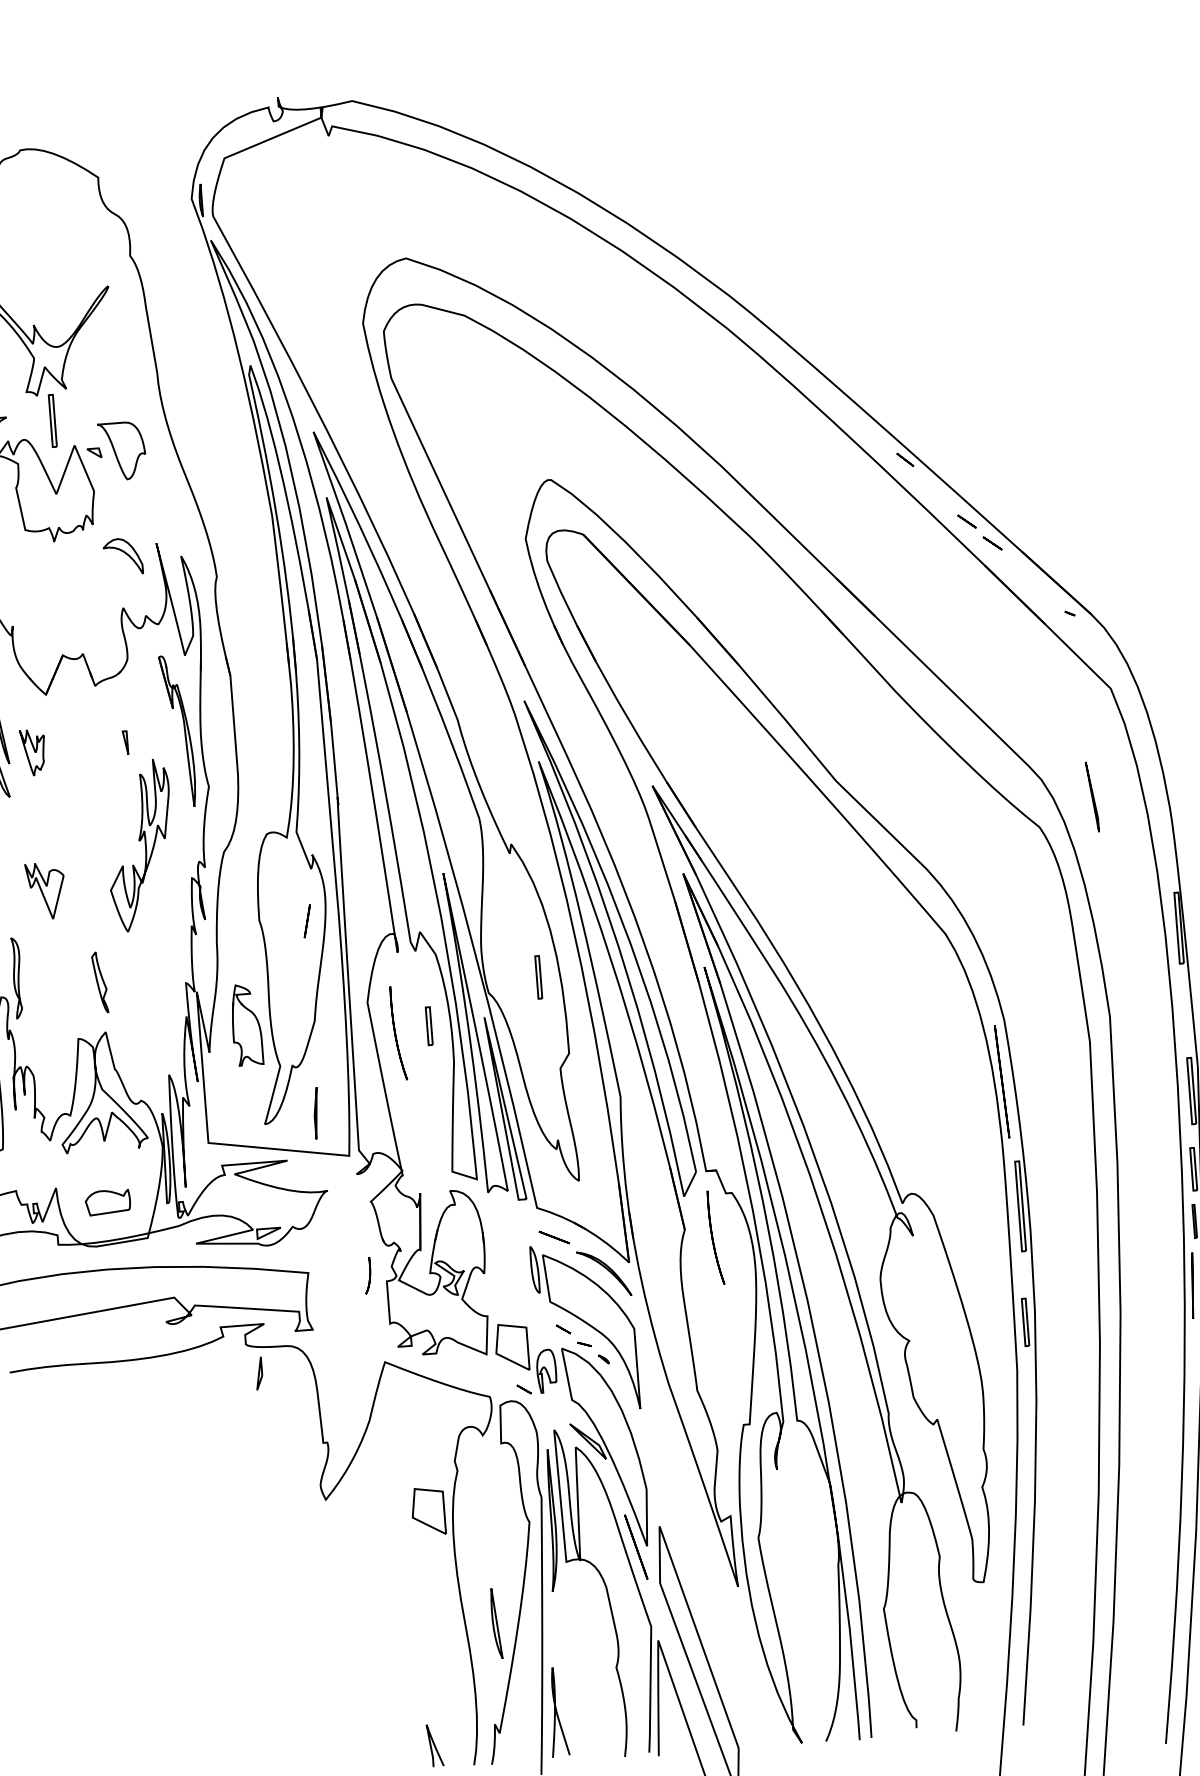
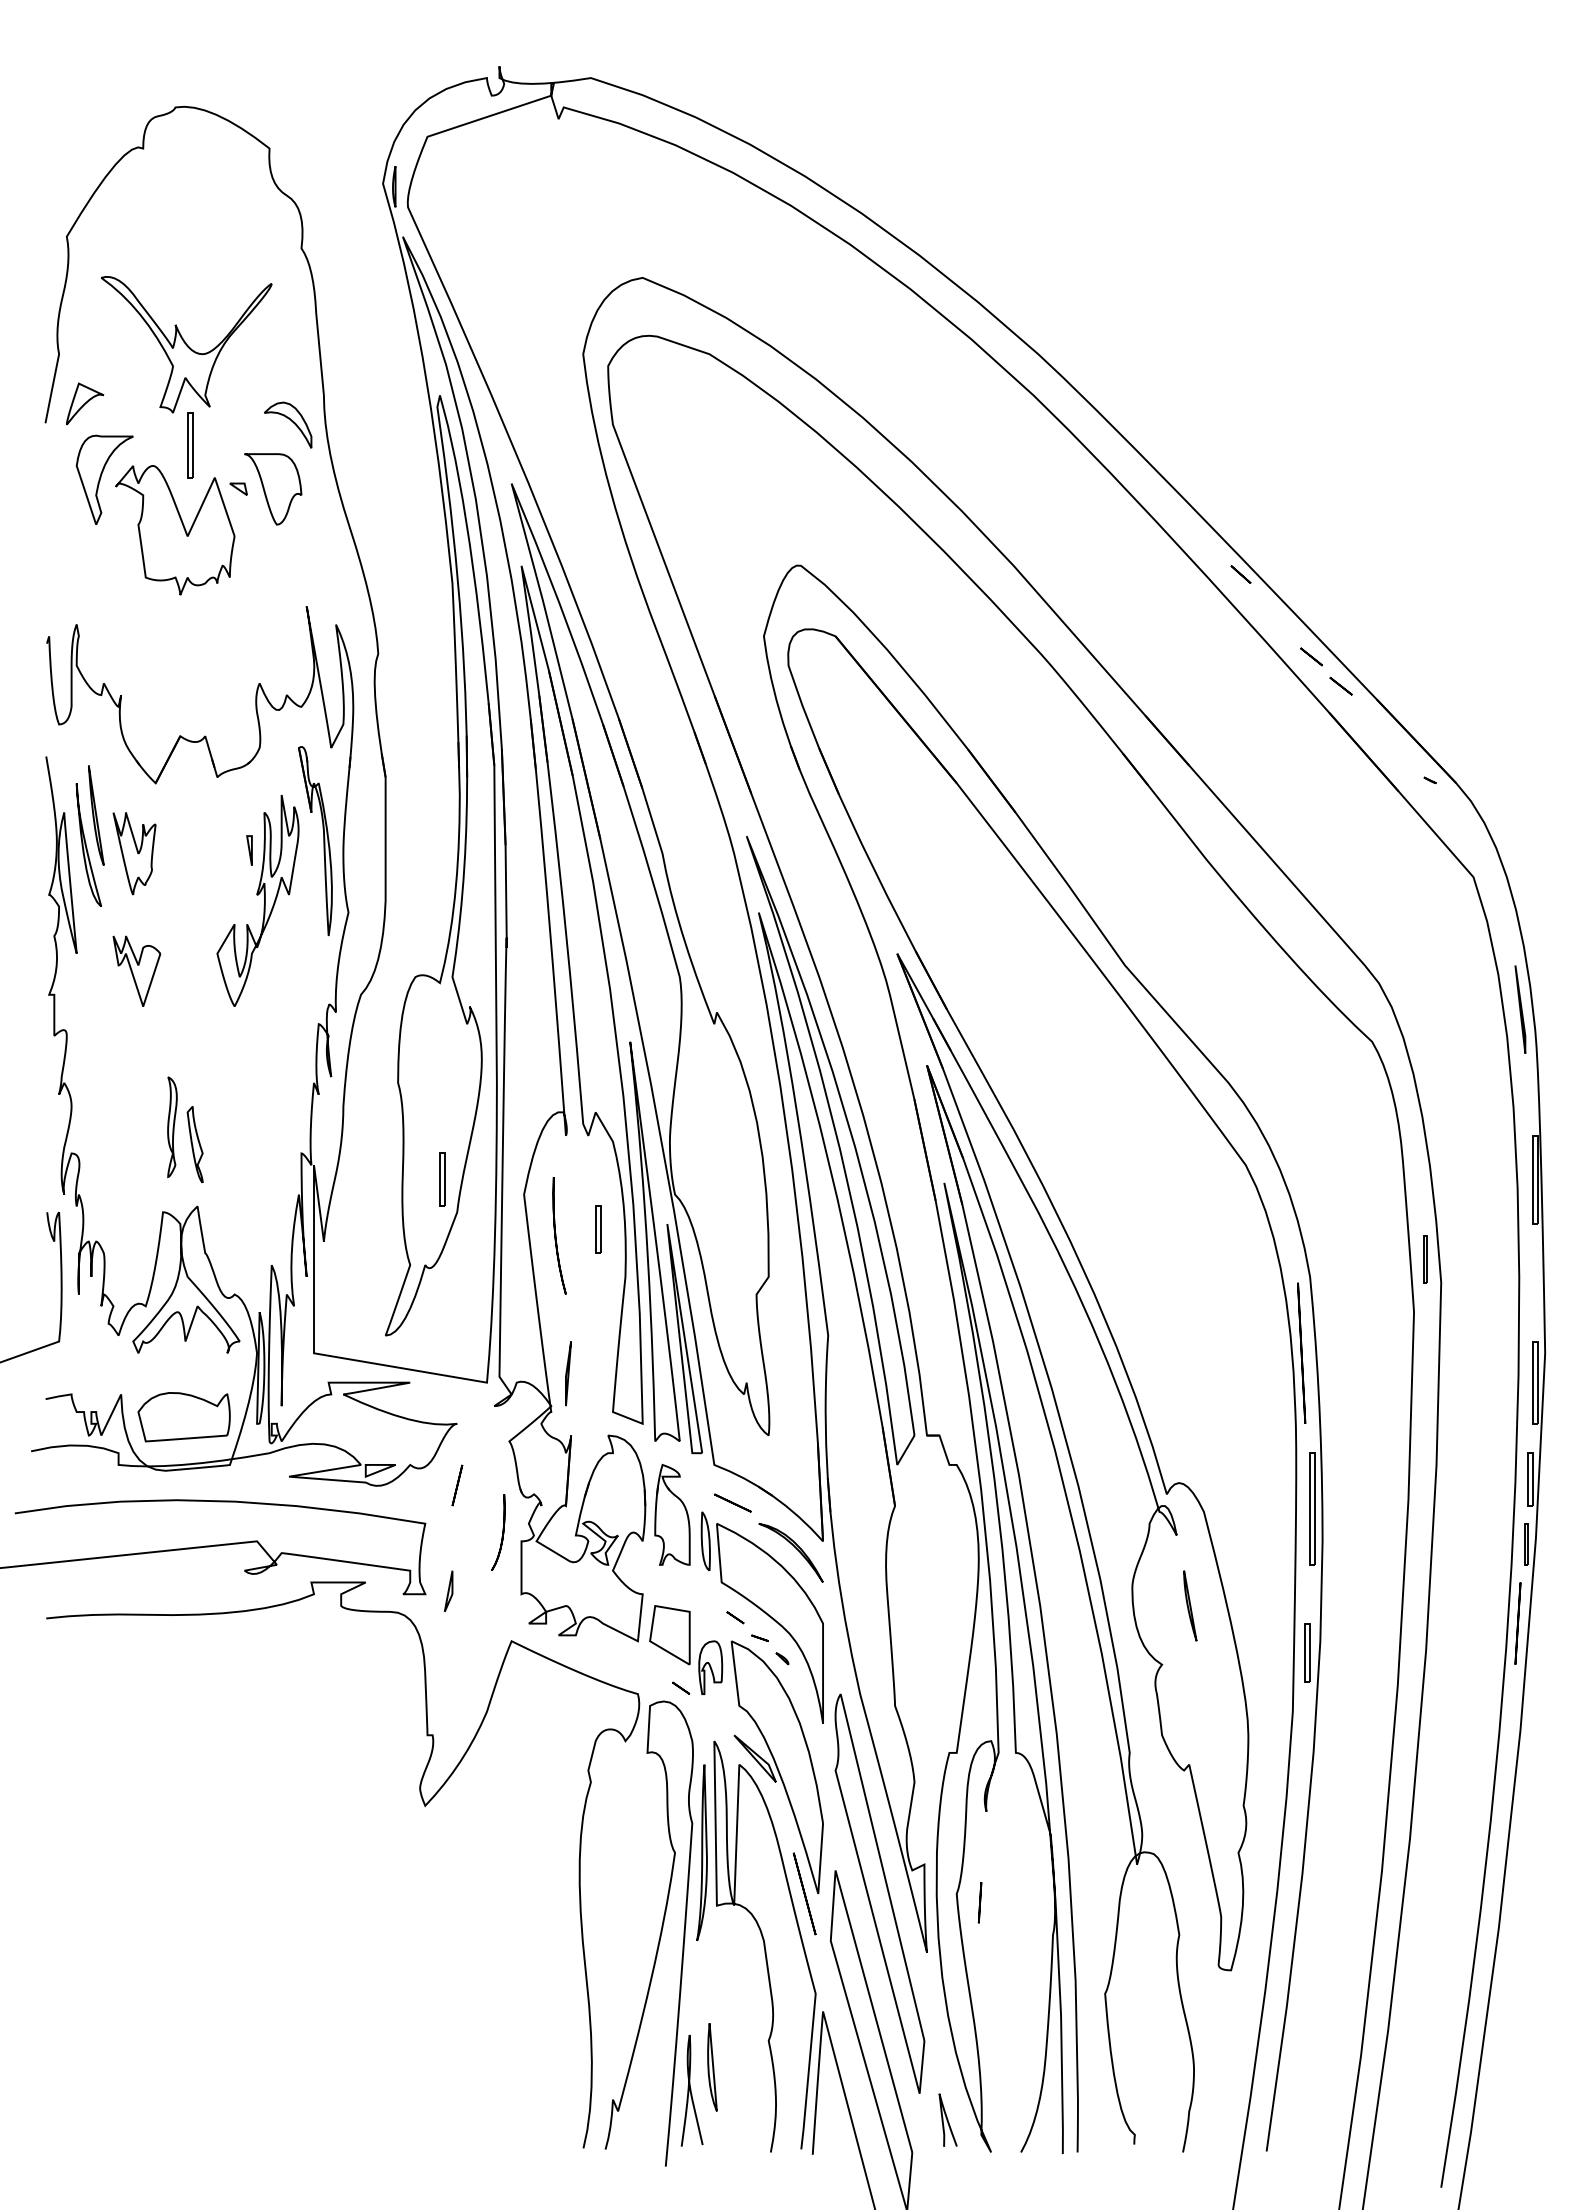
part: (123, 556) -> (288, 424), moved
part: (33, 752) -> (134, 853), size x1.43
part: (1092, 797) -> (1520, 1009), moved
part: (139, 845) -> (257, 900), moved
part: (45, 890) -> (136, 970), moved
line: (307, 921) -> (457, 1485), moved
part: (538, 977) -> (442, 1179), moved
part: (17, 978) -> (172, 1127), moved
line: (1095, 998) -> (1424, 1259), added
part: (246, 1024) -> (672, 1514), moved
part: (316, 1113) -> (568, 1373), moved
part: (107, 1202) -> (183, 1417), size x1.67
part: (715, 1237) -> (932, 1518), removed
part: (367, 1275) -> (498, 1532), size x1.67
part: (928, 1291) -> (1190, 1605), added
part: (258, 1372) -> (448, 1590), moved
part: (428, 1511) -> (550, 1830), removed
part: (696, 1542) -> (879, 1893), added
line: (777, 1543) -> (979, 1902), added
part: (496, 1623) -> (712, 2067), moved
curve: (434, 1744) -> (947, 2119), moved

